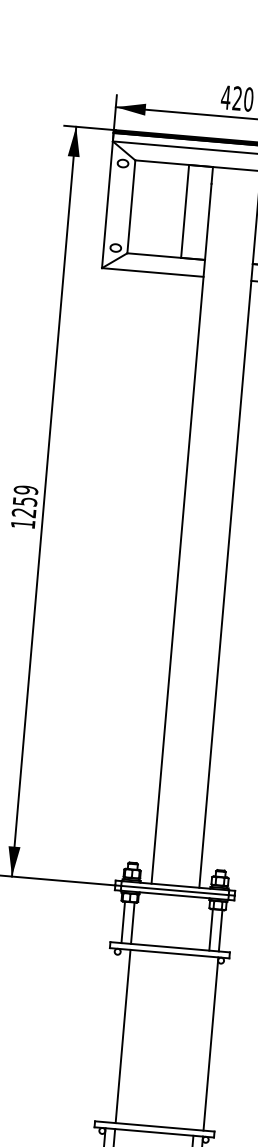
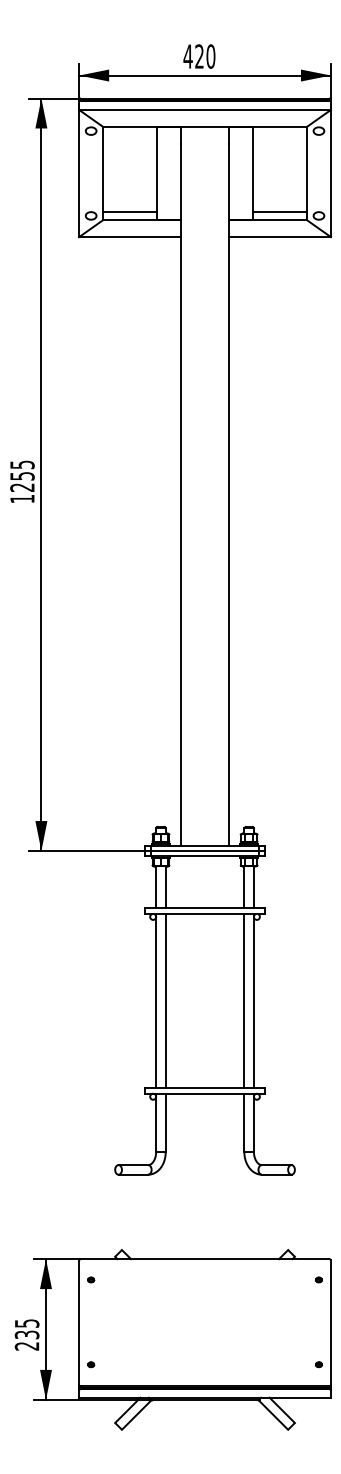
line: (155, 246) -> (130, 211), added
text: (26, 489) -> (22, 464), 1259 -> 1255
line: (113, 1035) -> (156, 1000), added
line: (201, 1042) -> (244, 1000), added

